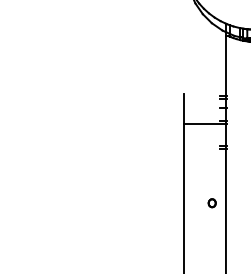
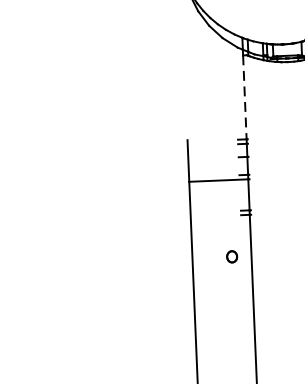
line: (225, 65) -> (244, 96), solid -> dashed
part: (211, 203) -> (231, 257), moved

